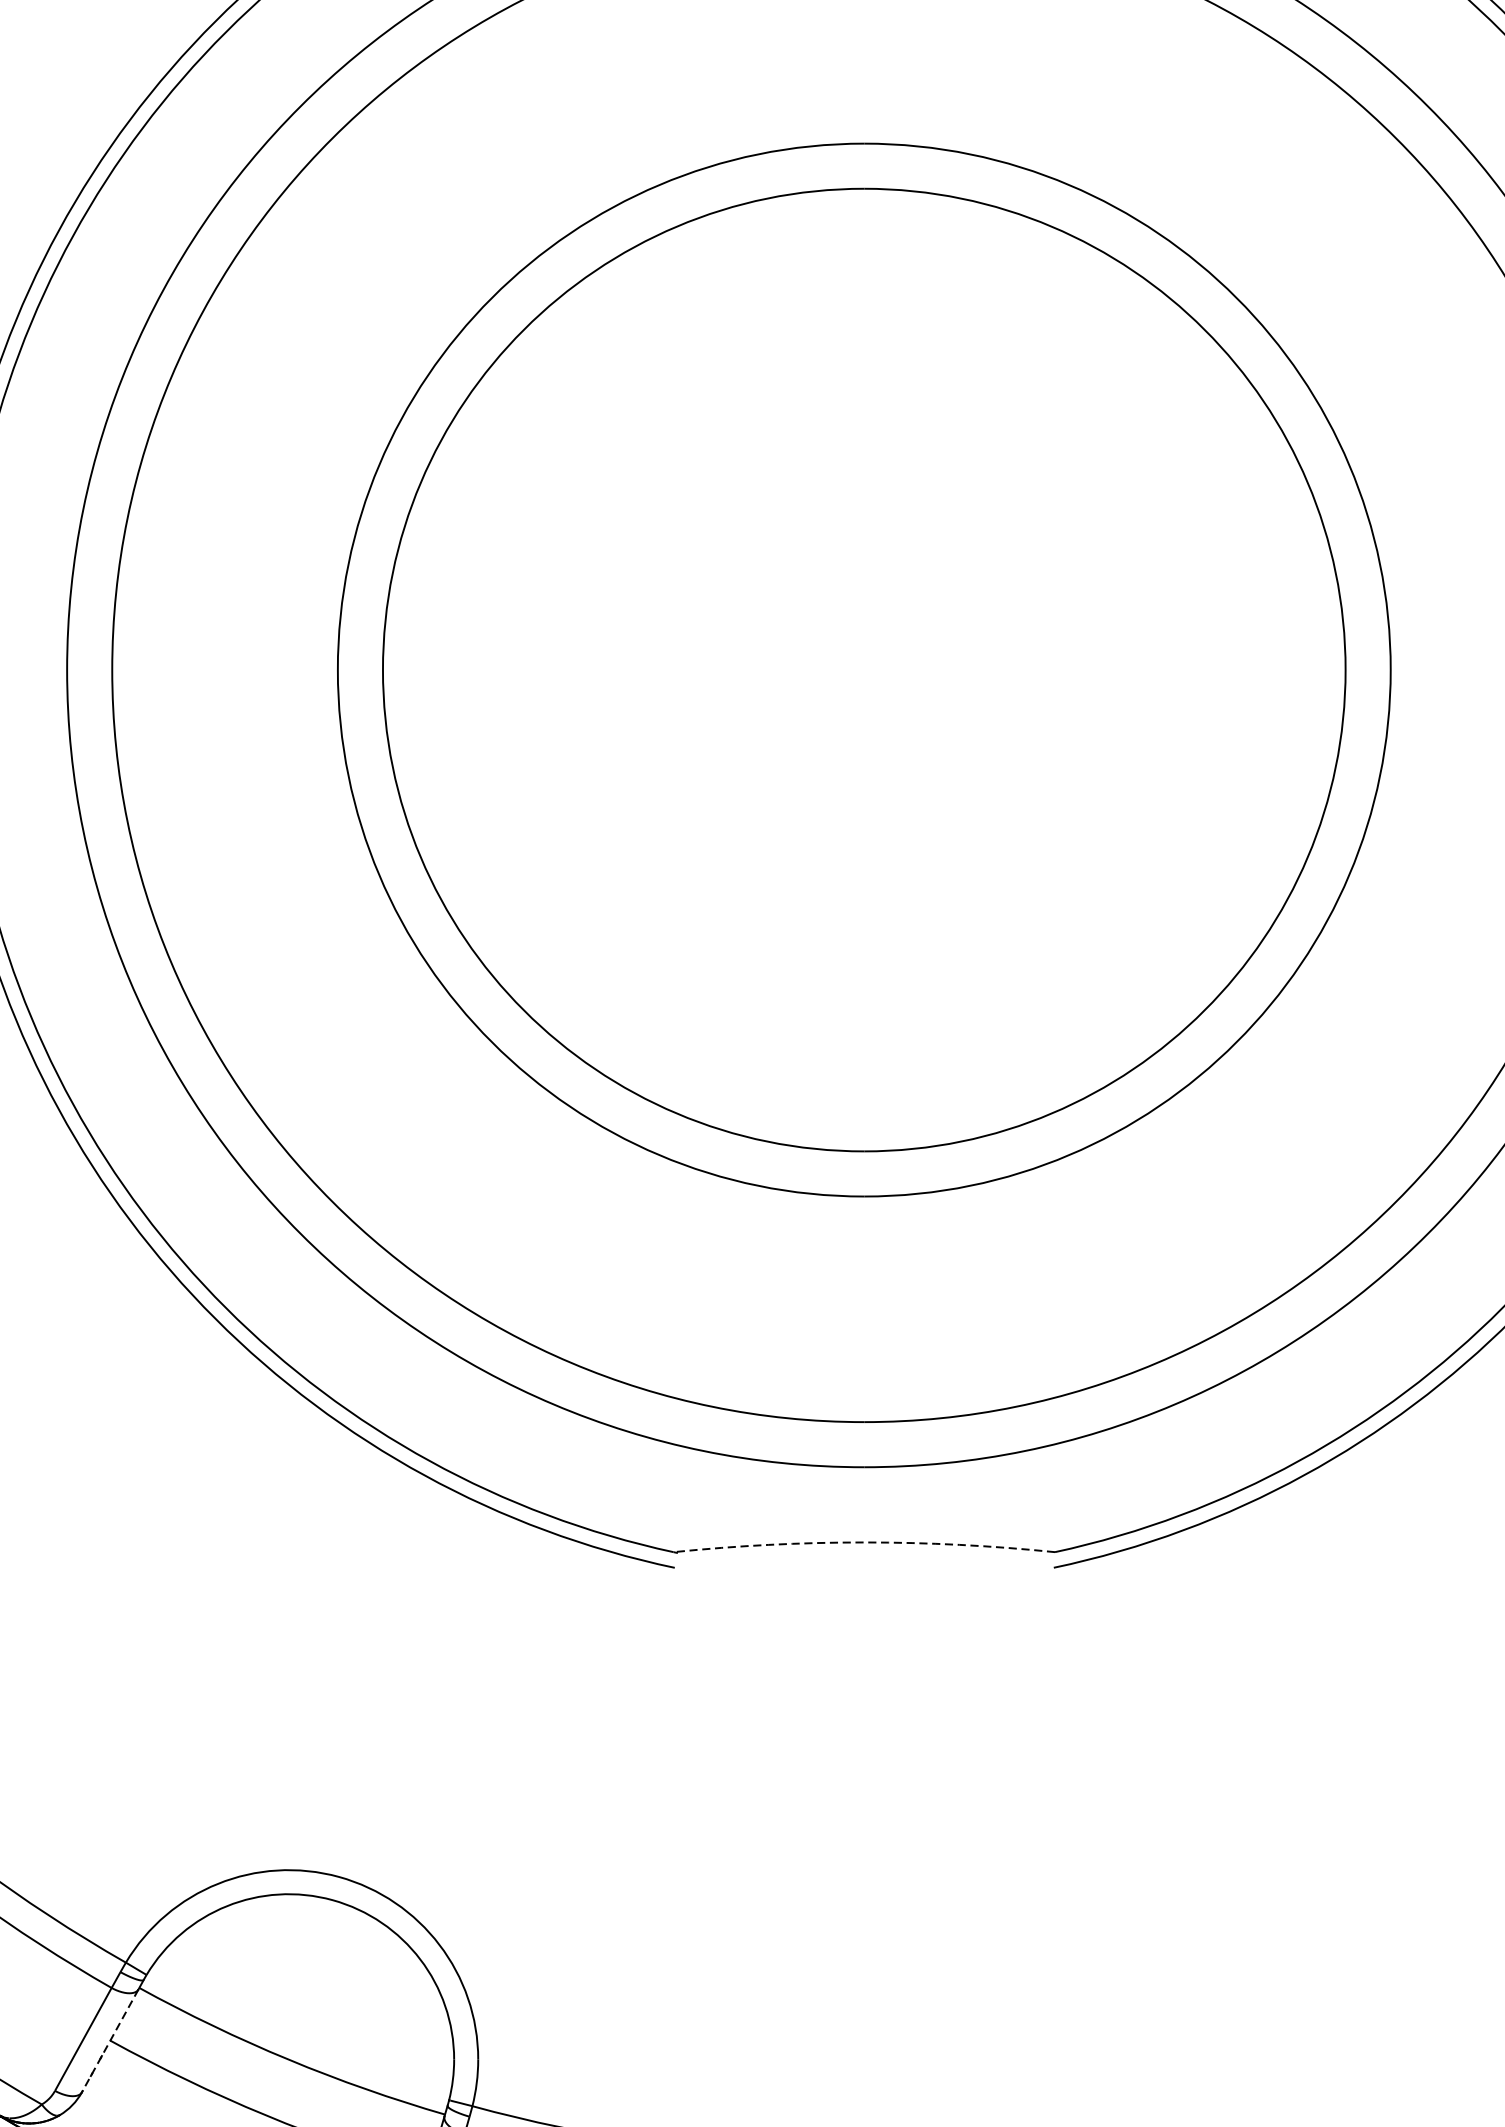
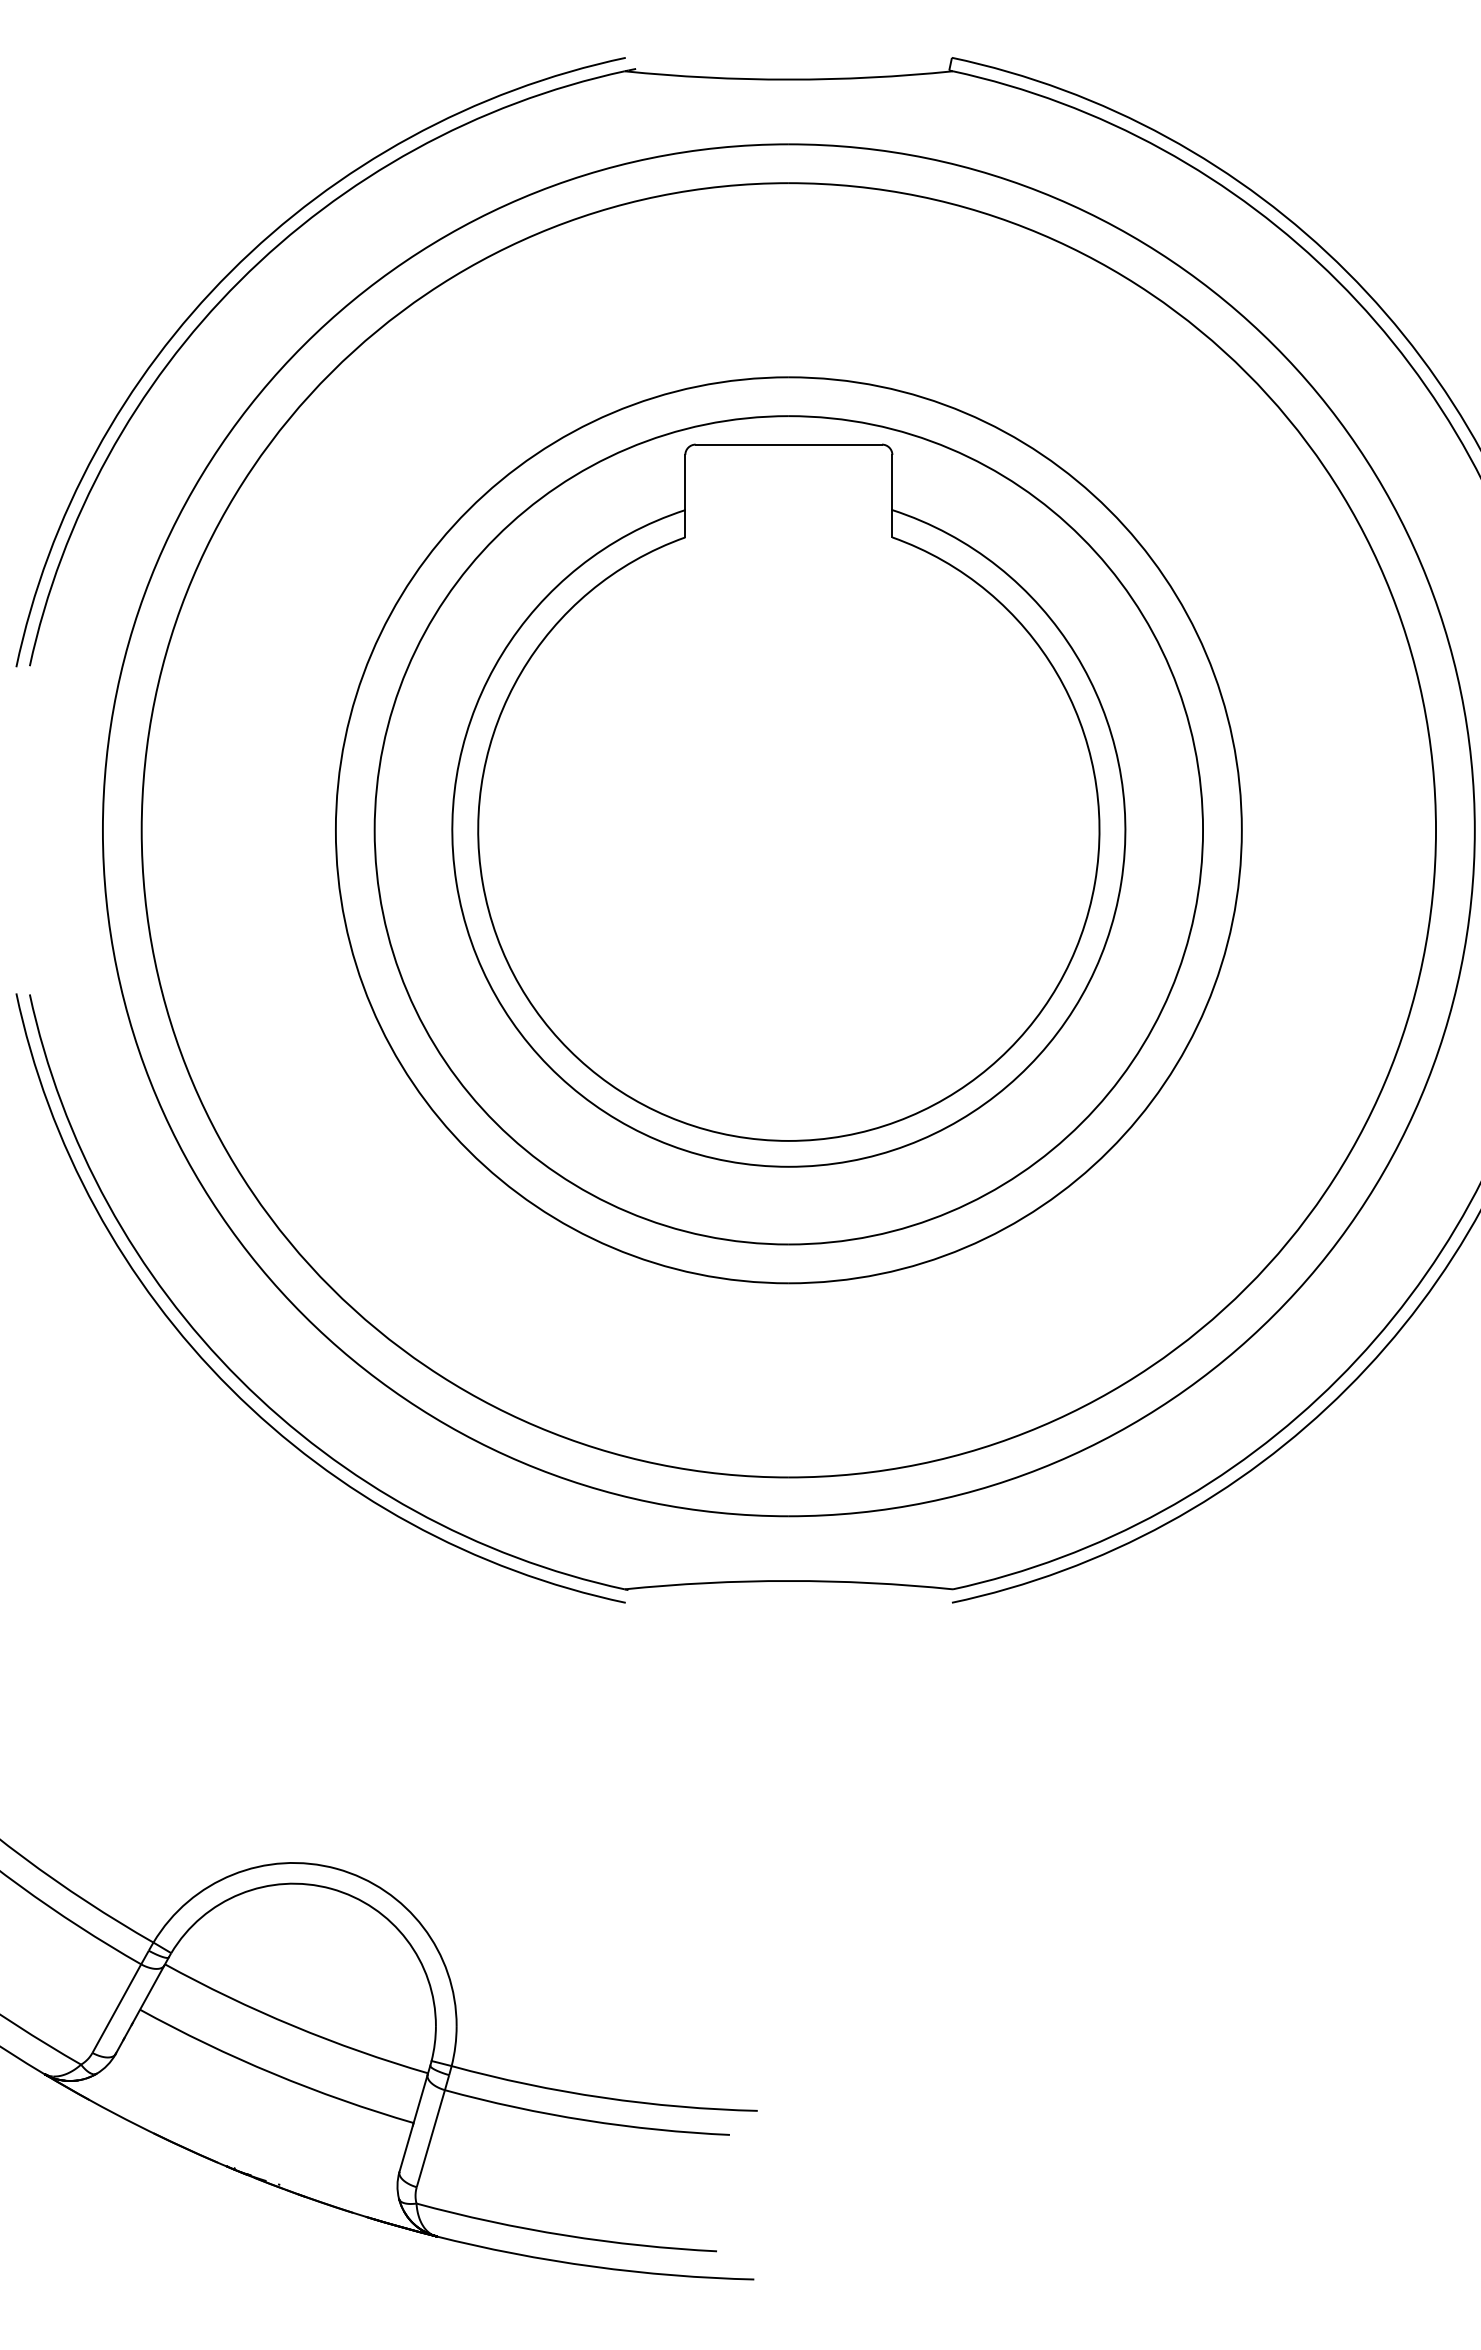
part: (863, 641) -> (788, 805), added
arc: (863, 1543) -> (788, 1581), dashed -> solid
line: (109, 2040) -> (139, 2009), dashed -> solid

